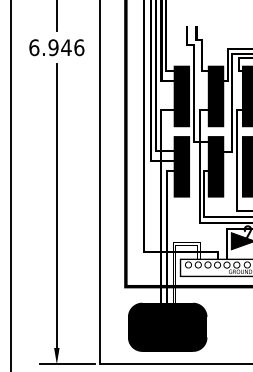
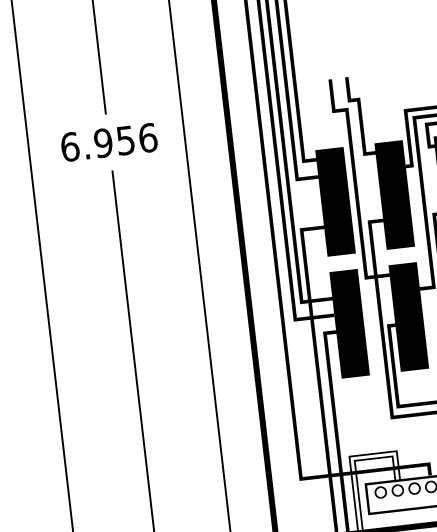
text: (66, 47) -> (125, 140), 6.946 -> 6.956

